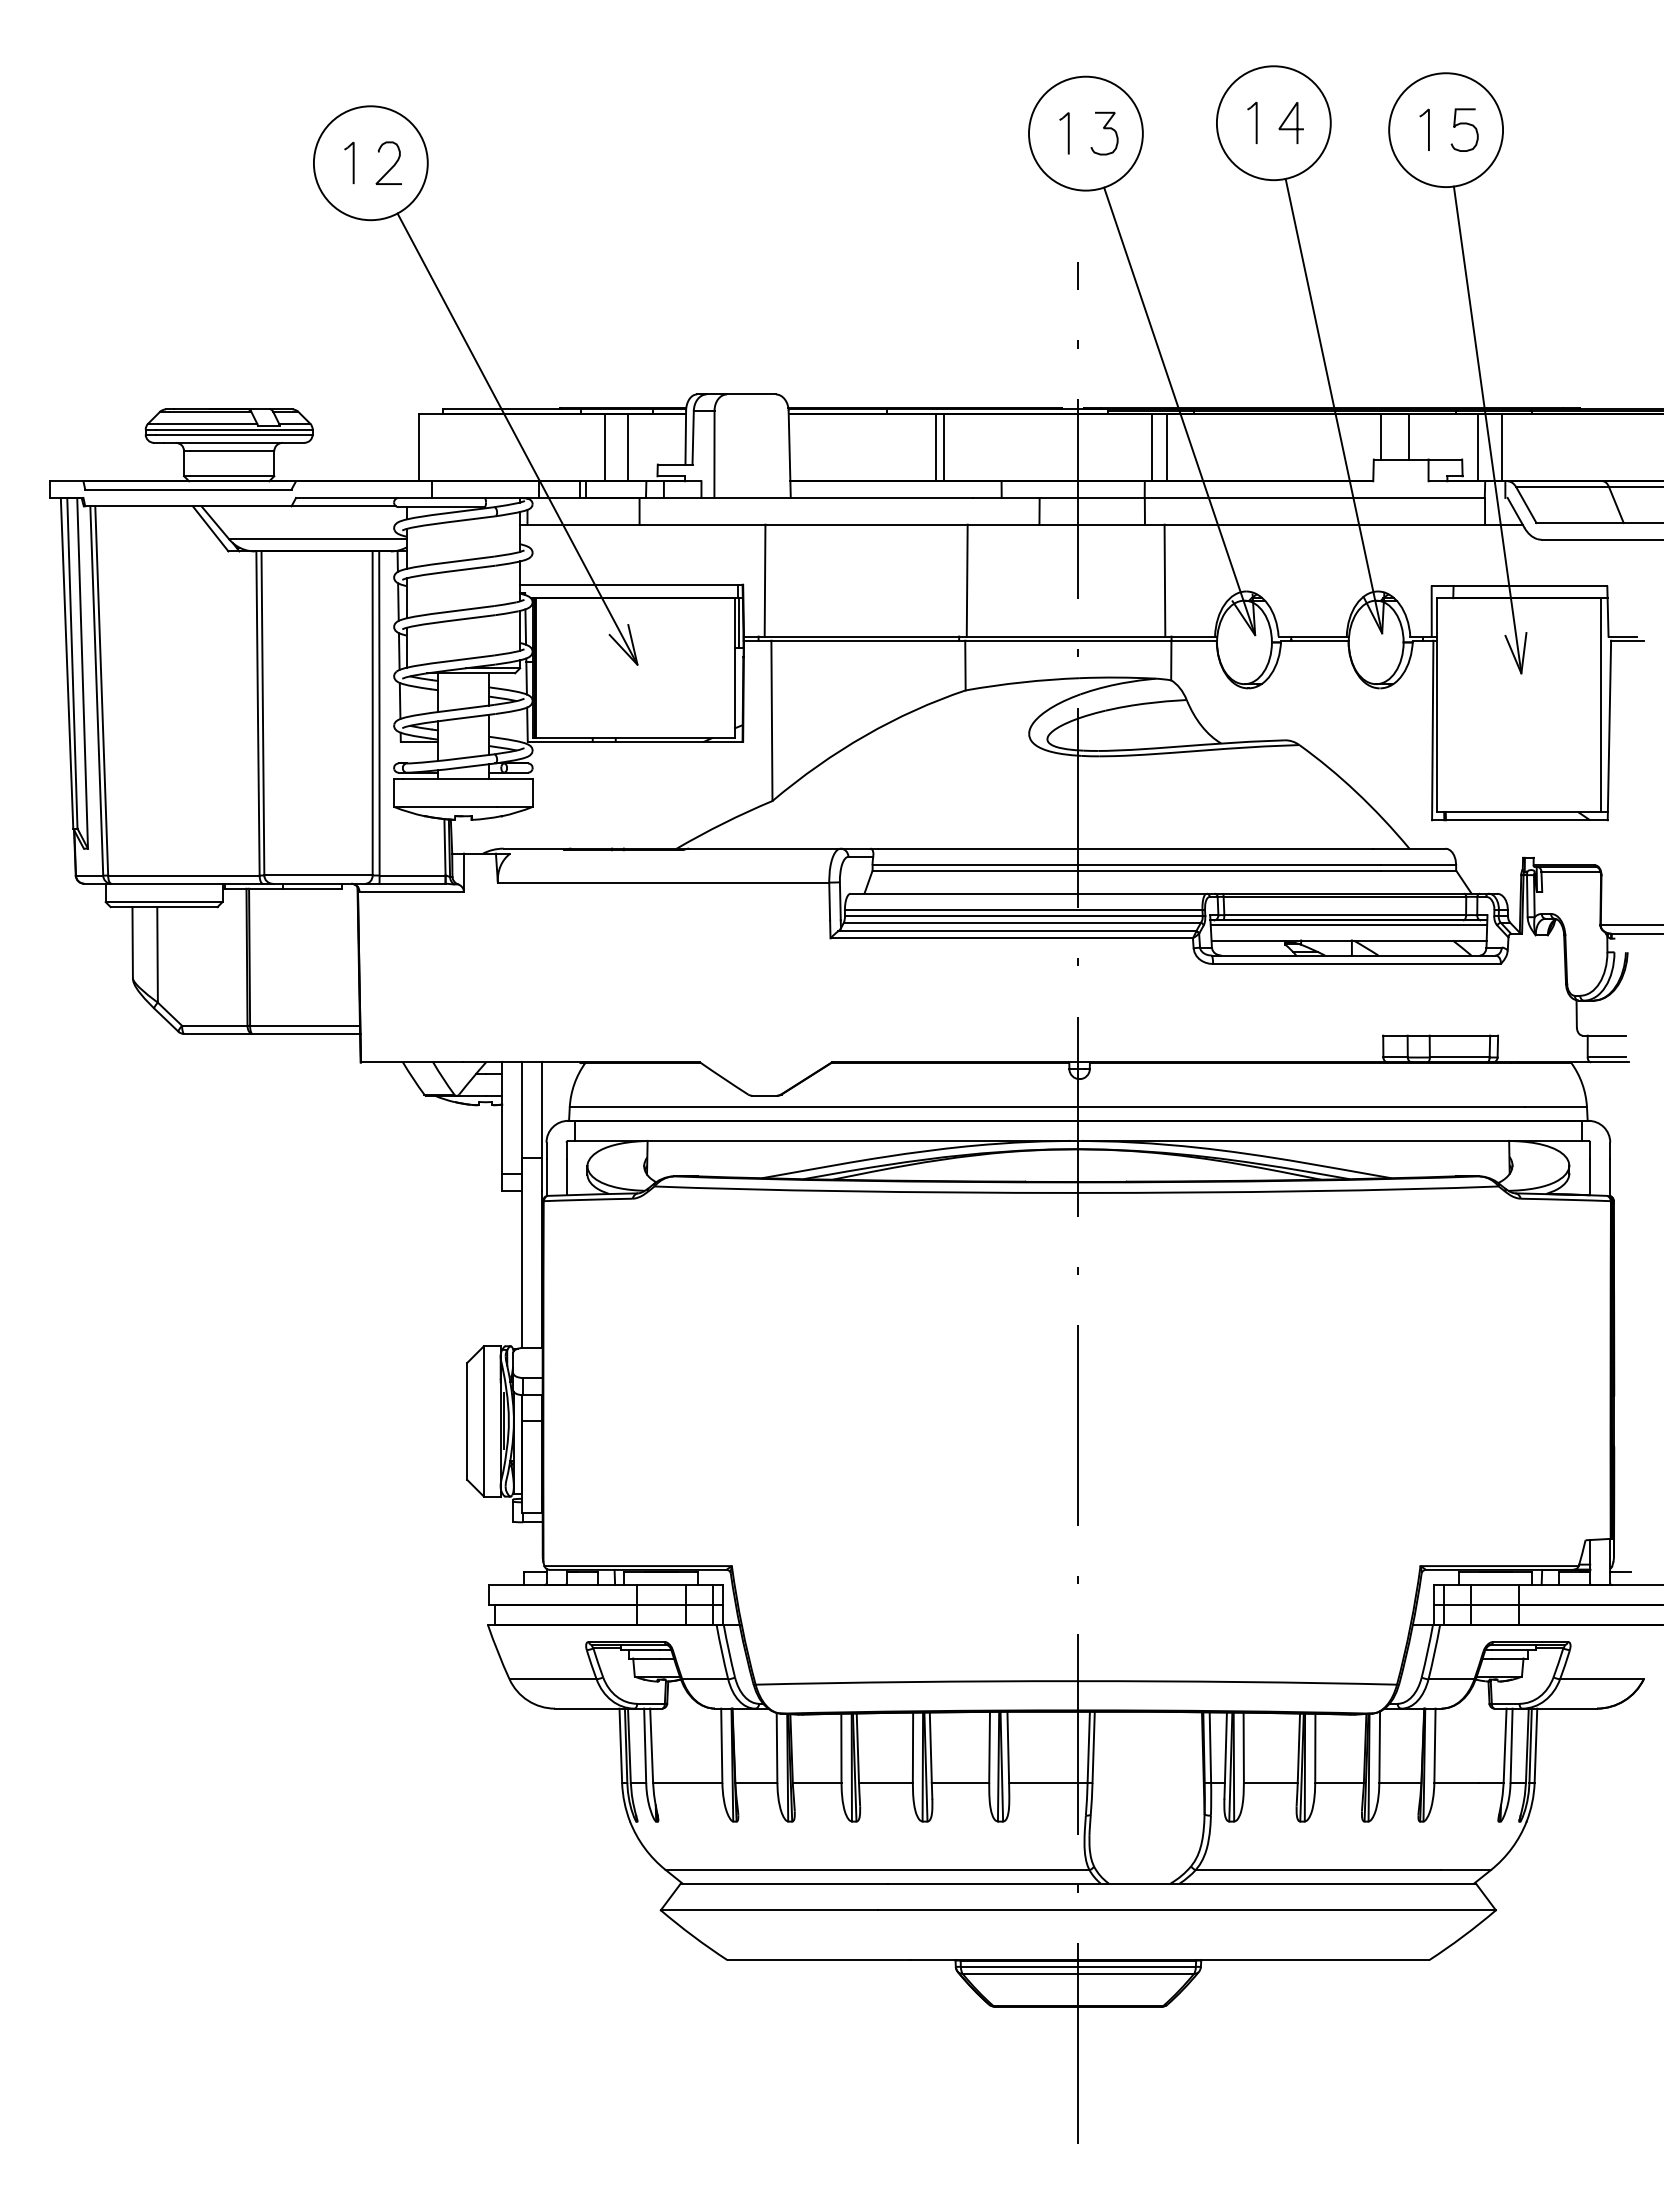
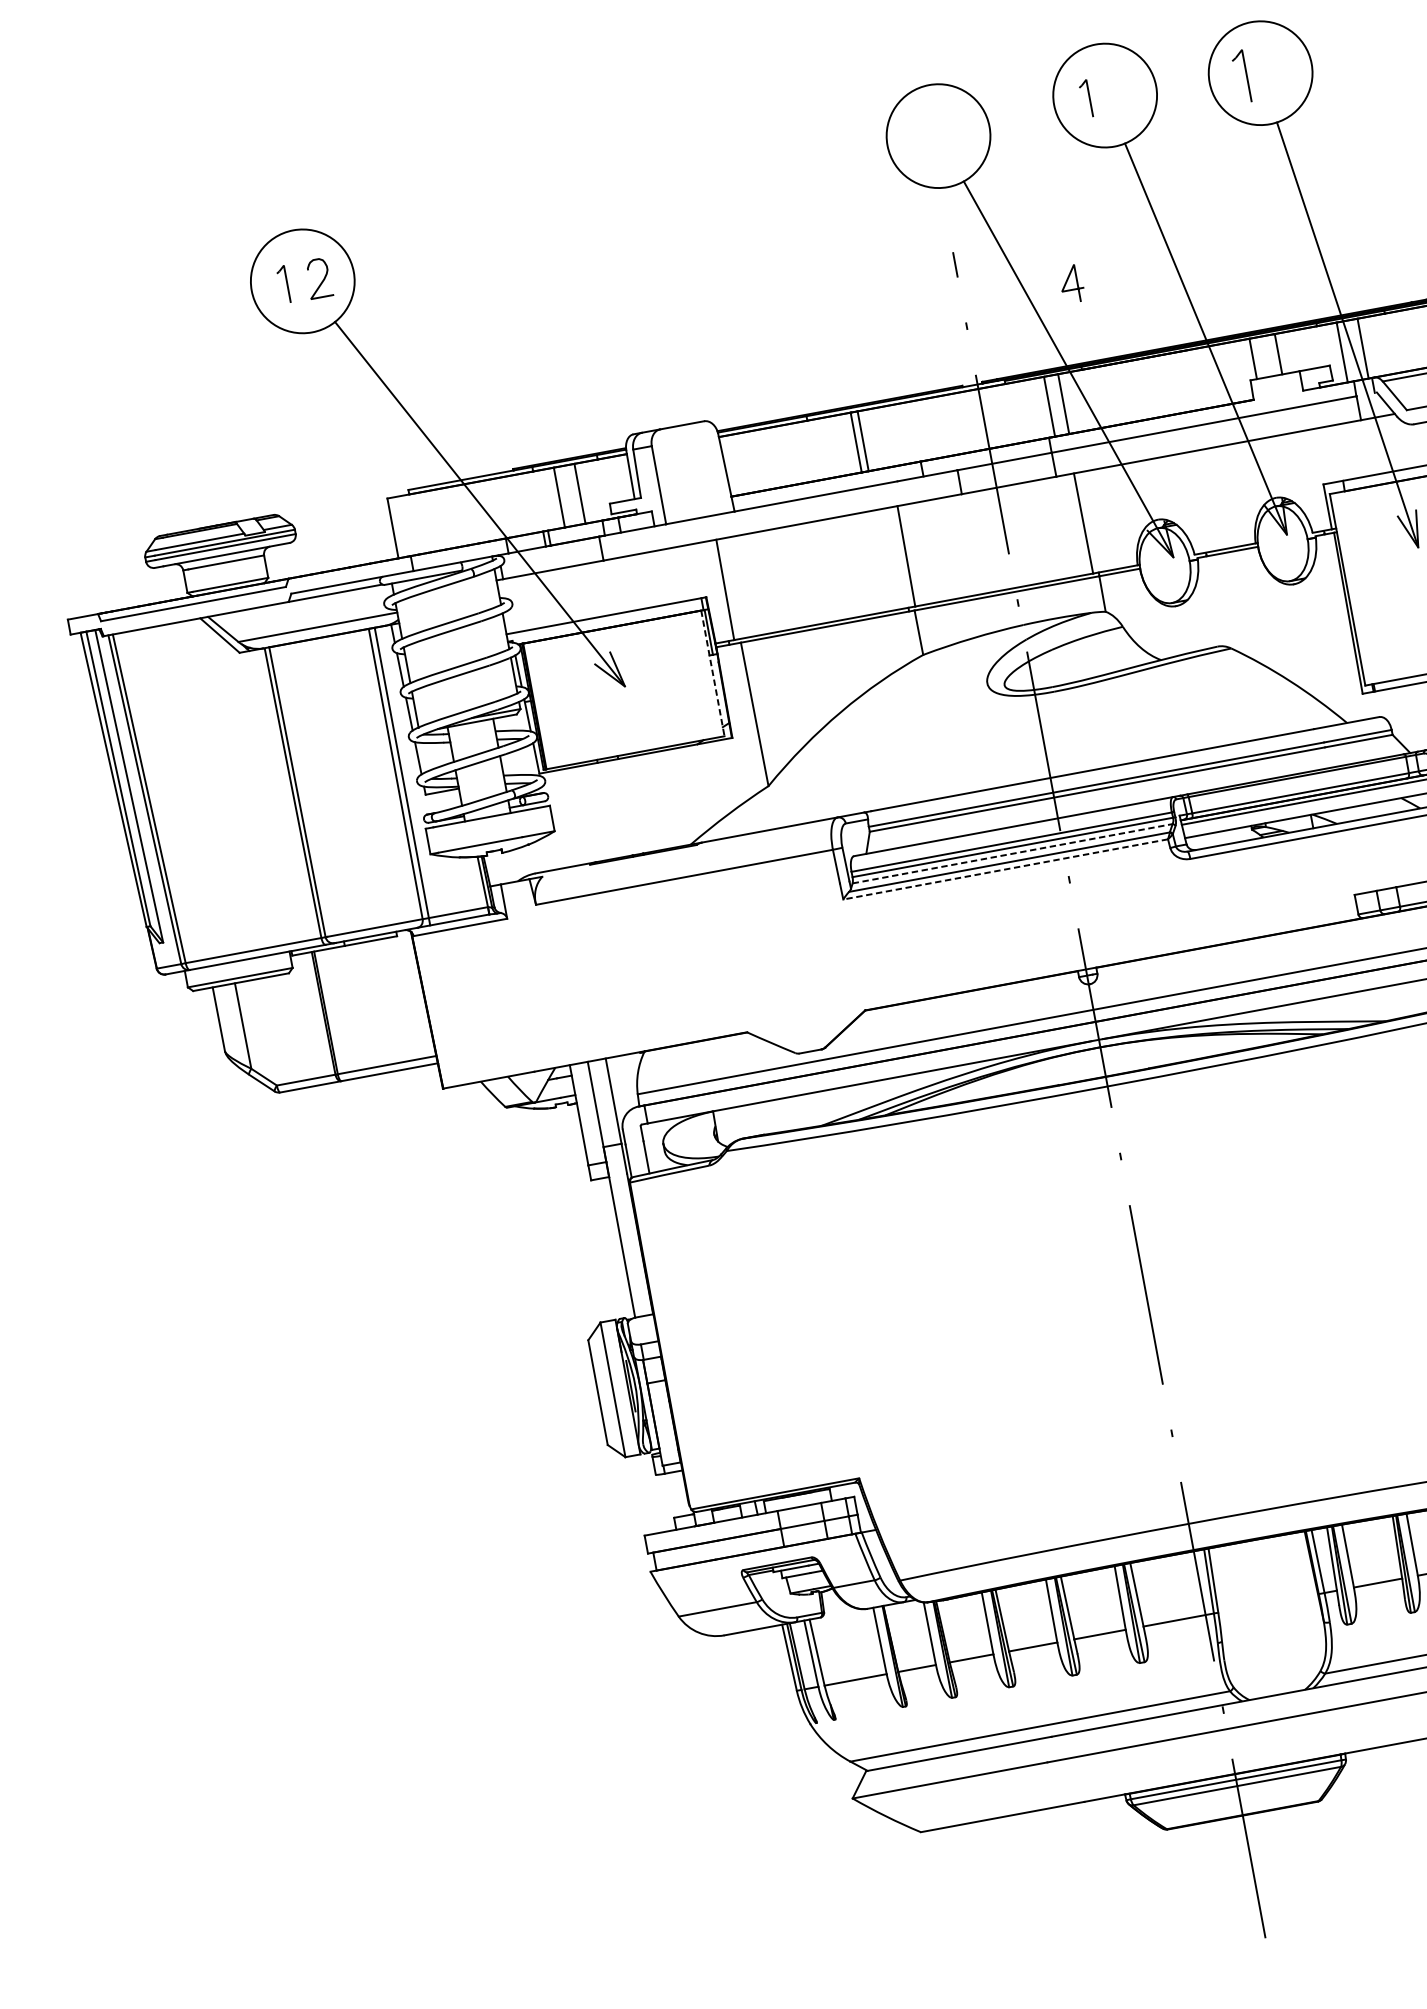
line: (1286, 120) -> (1067, 282), moved
curve: (1464, 124) -> (1276, 65), removed
curve: (1104, 129) -> (954, 129), removed
part: (1424, 129) -> (1241, 76), size x1.4
part: (1064, 133) -> (919, 139), removed
line: (734, 668) -> (712, 673), solid -> dashed
line: (1022, 922) -> (1012, 853), solid -> dashed
line: (1011, 938) -> (1005, 869), solid -> dashed

